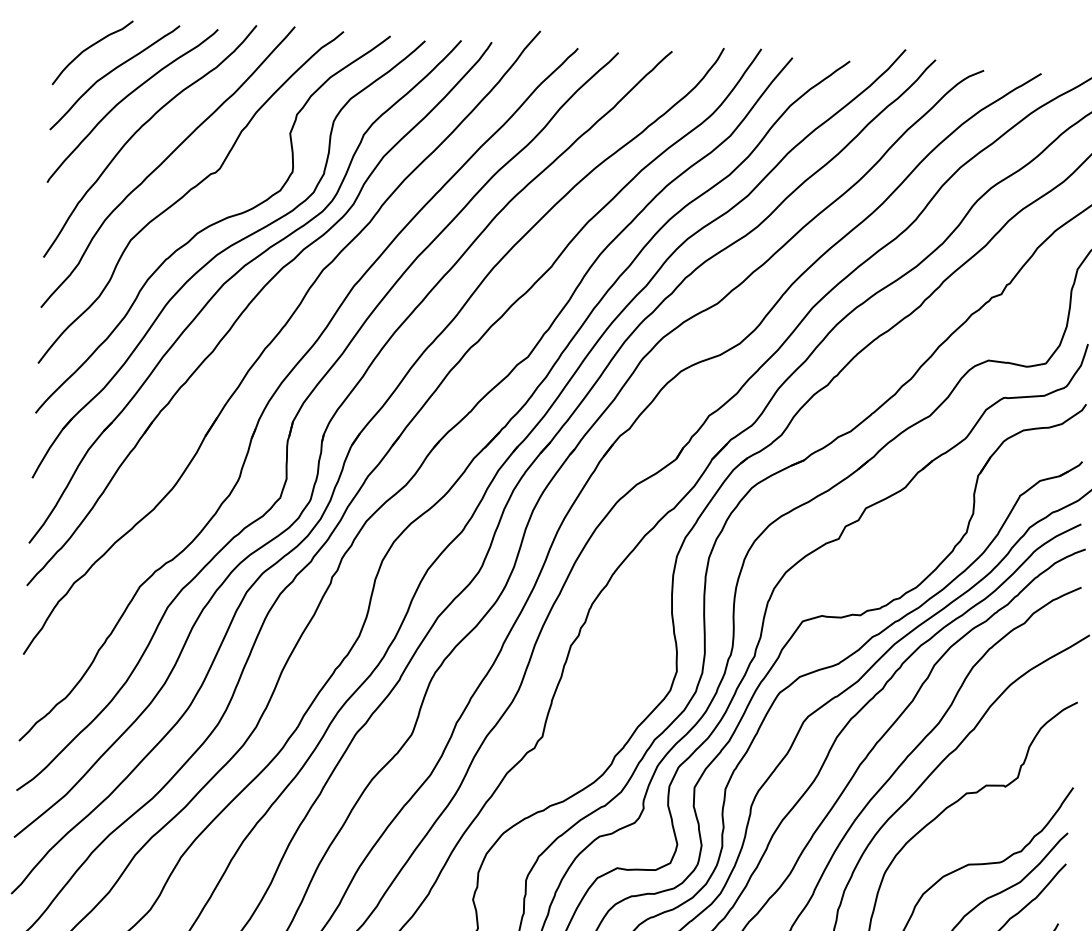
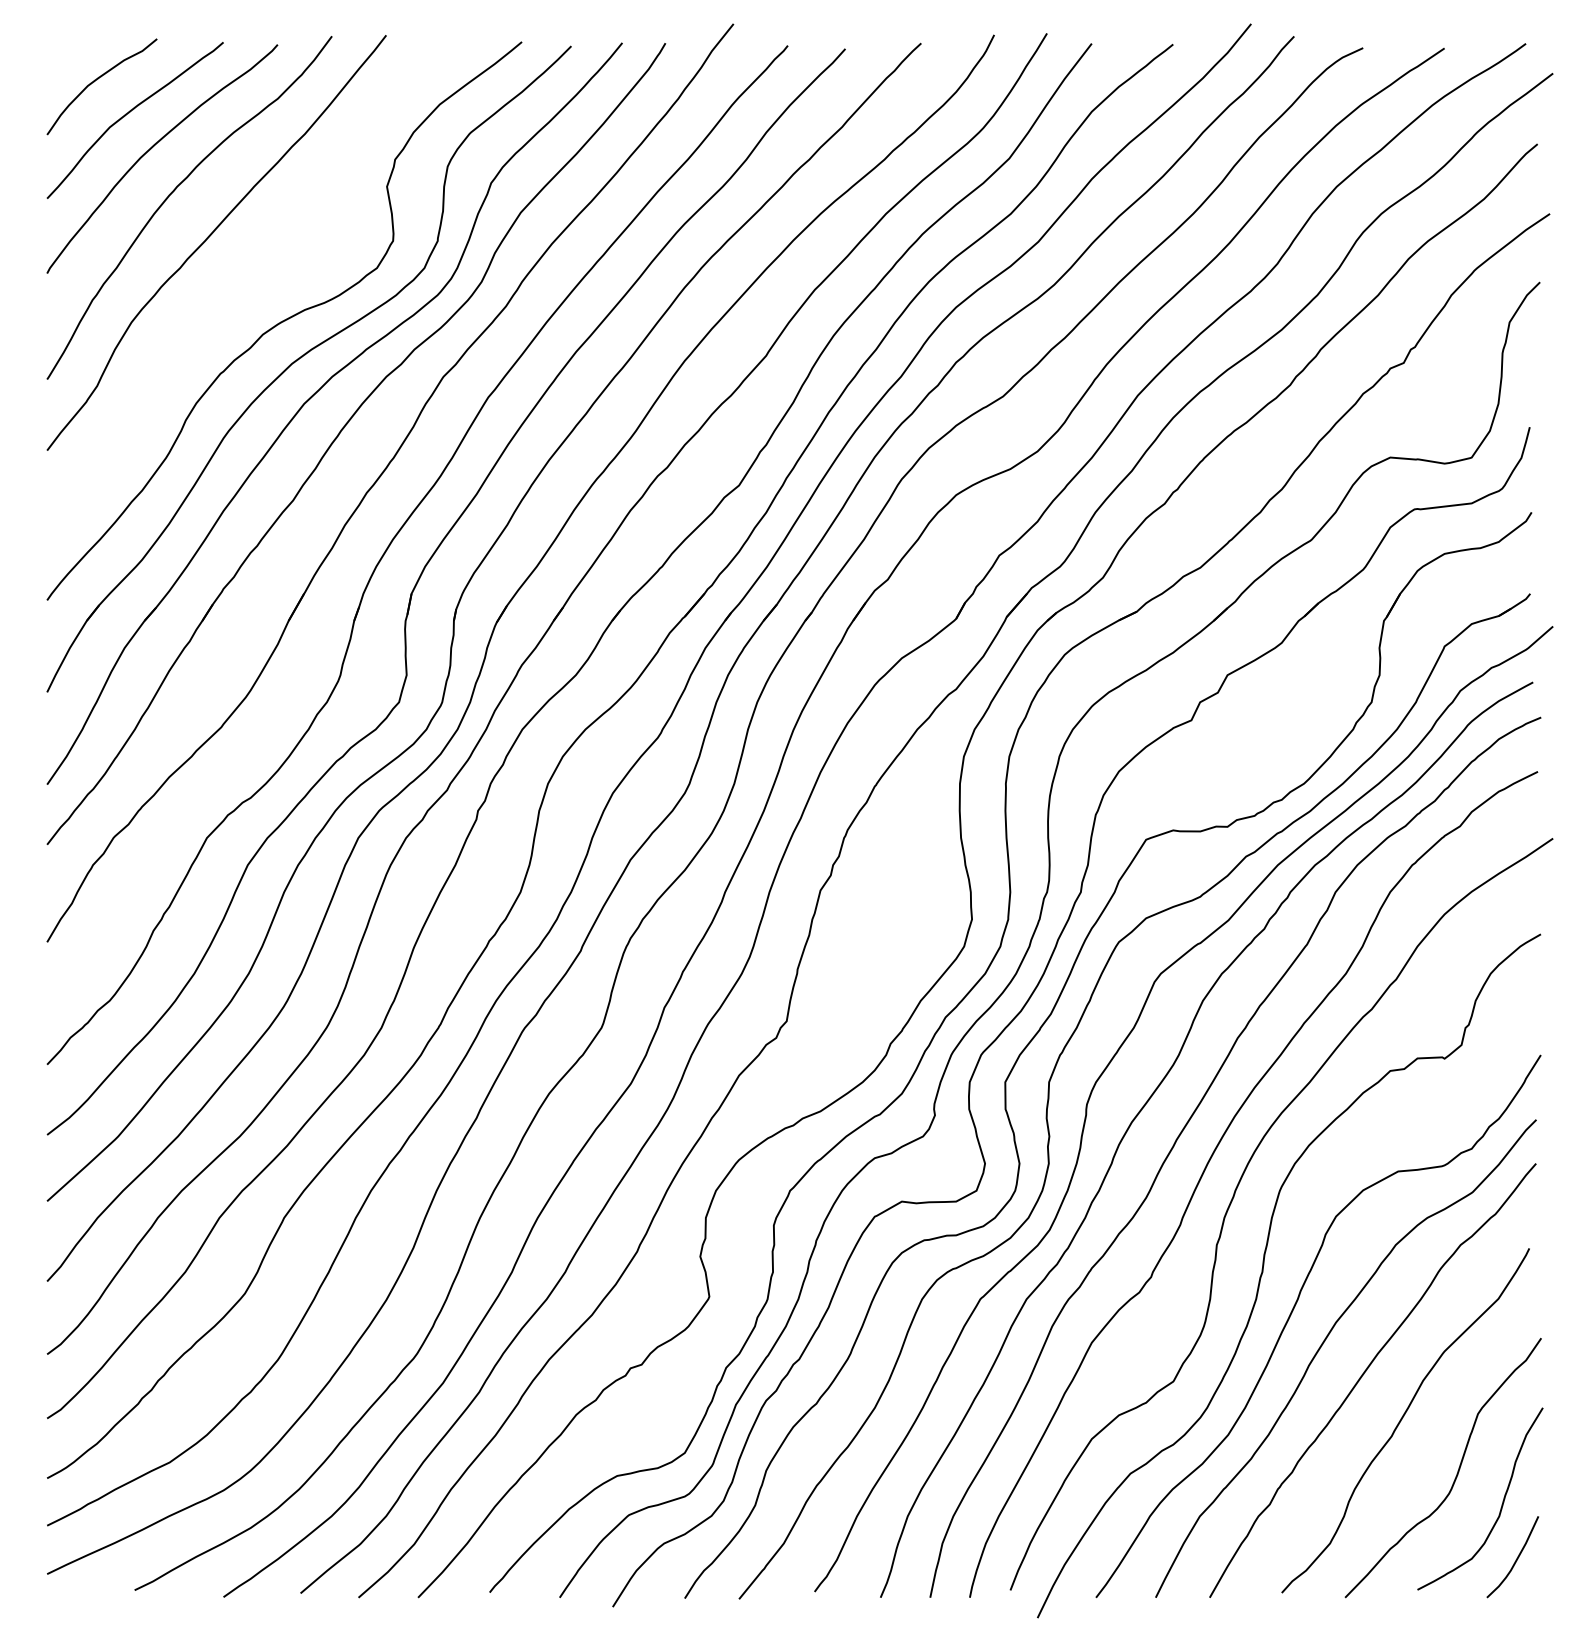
curve: (187, 193) -> (246, 278), removed

